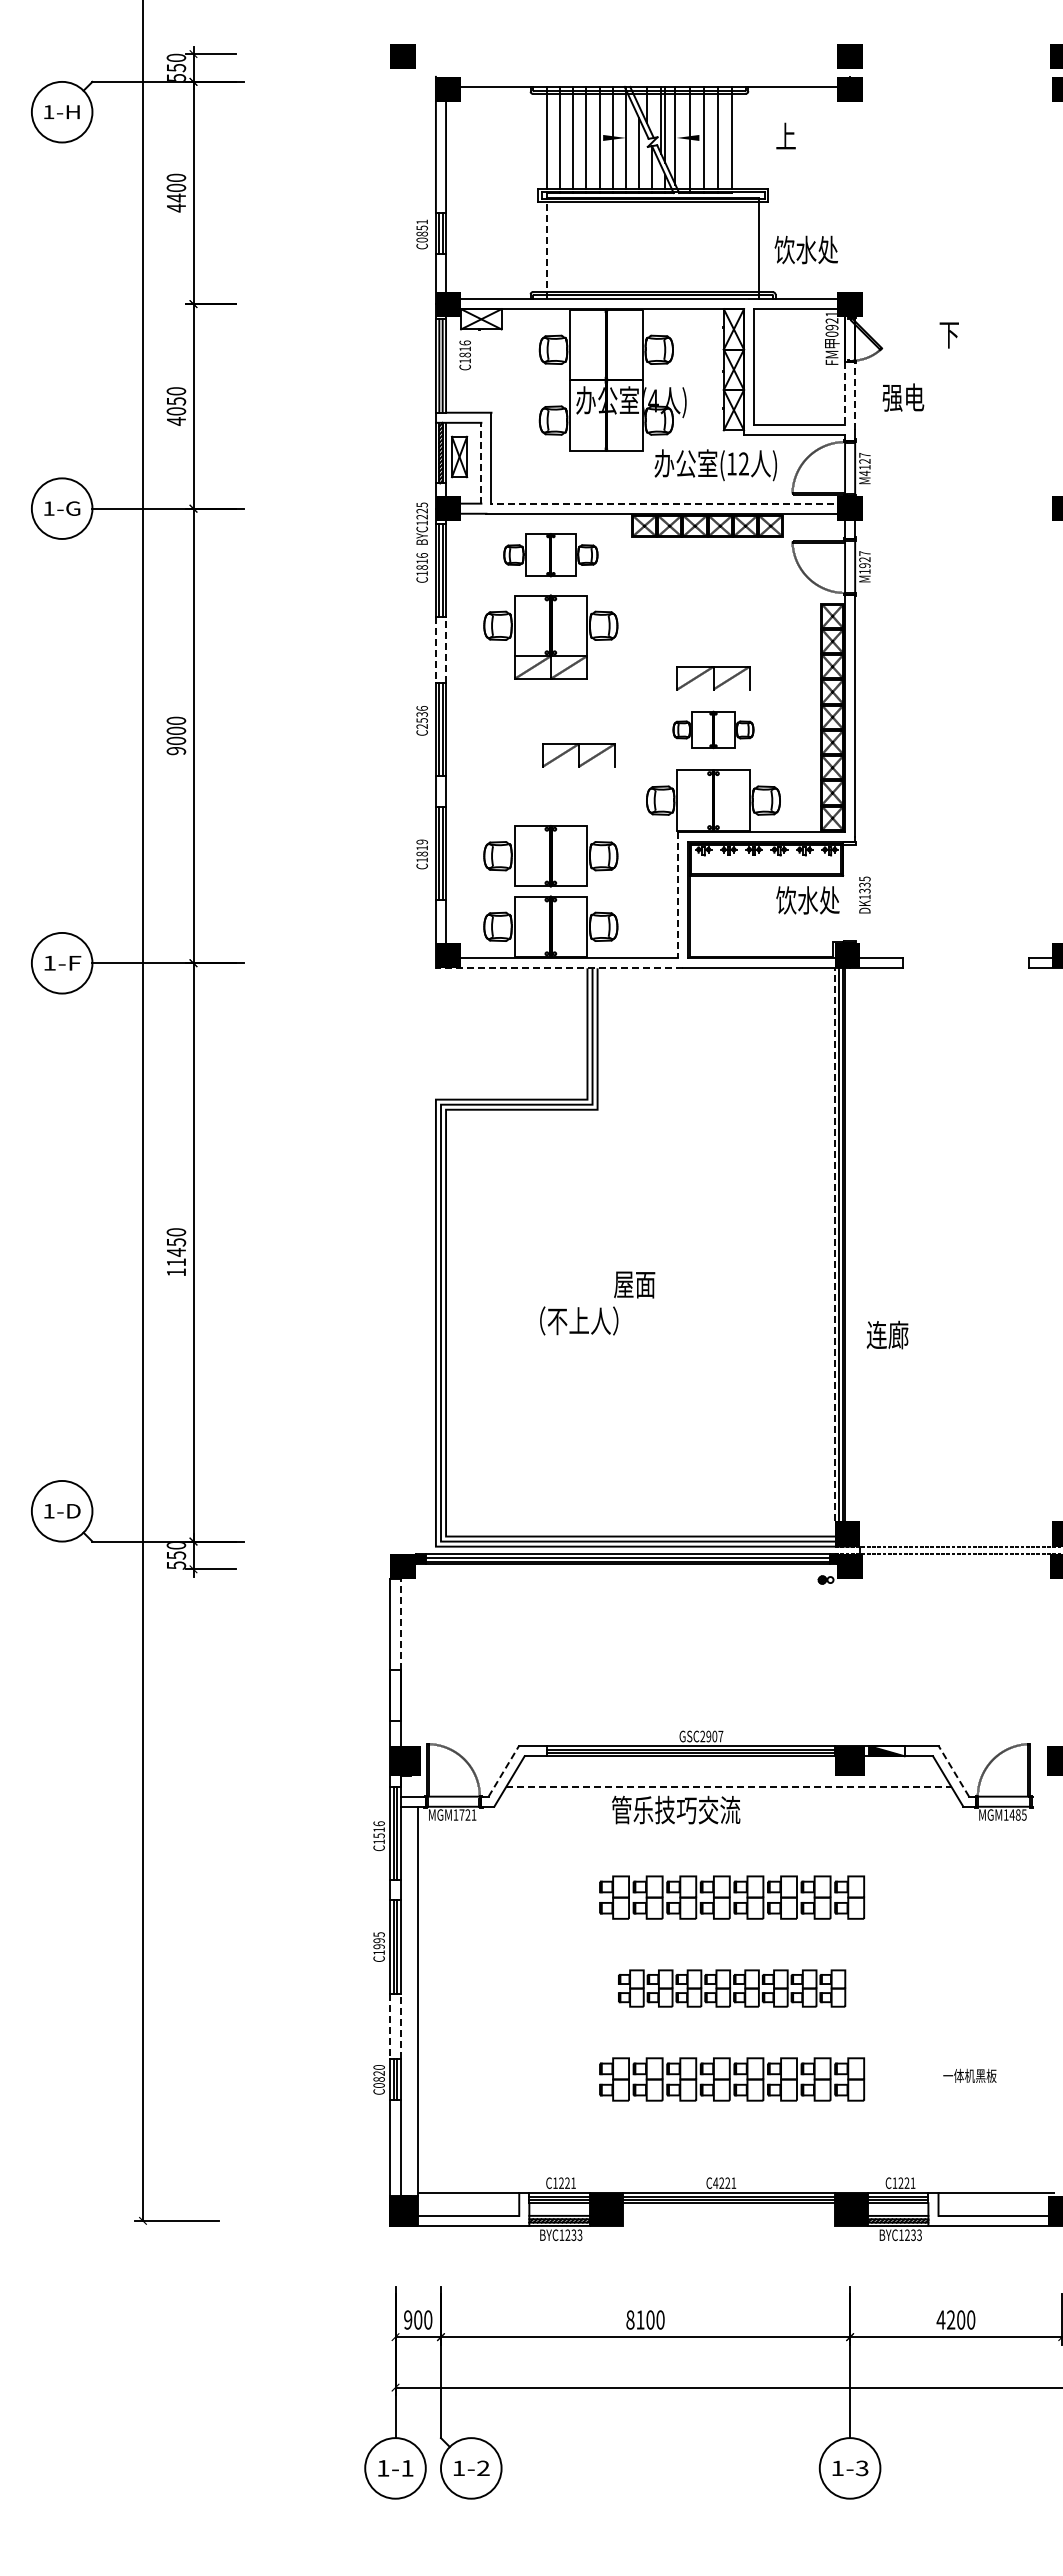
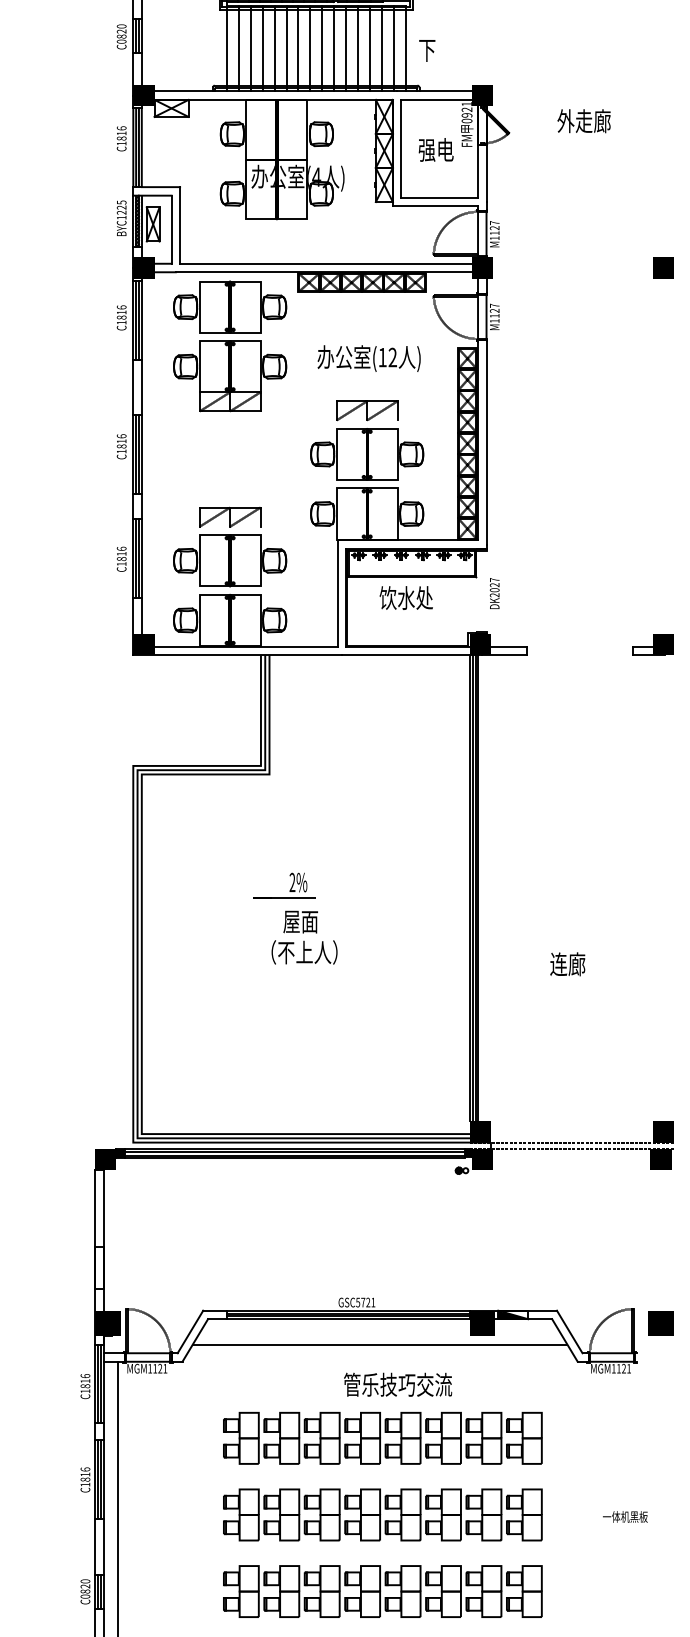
text: (421, 224) -> (121, 28), C0851 -> C0820
line: (547, 248) -> (227, 48), dashed -> solid
line: (561, 248) -> (239, 48), added
line: (575, 248) -> (250, 48), added
line: (589, 248) -> (262, 48), added
line: (603, 248) -> (274, 48), added
line: (617, 248) -> (286, 48), added
line: (631, 248) -> (298, 48), added
line: (646, 248) -> (310, 48), added
line: (660, 248) -> (322, 48), added
line: (674, 248) -> (334, 48), added
line: (688, 248) -> (346, 48), added
line: (702, 248) -> (357, 48), added
line: (716, 248) -> (369, 48), added
line: (730, 248) -> (381, 48), added
line: (745, 248) -> (394, 48), added
text: (806, 249) -> (445, 49), 饮水处 -> 下
text: (970, 334) -> (583, 121), 下 -> 外走廊
text: (464, 355) -> (121, 138), moved
line: (845, 393) -> (478, 170), dashed -> solid
line: (855, 395) -> (486, 172), dashed -> solid
text: (903, 397) -> (436, 149), moved
line: (481, 462) -> (171, 229), dashed -> solid
text: (715, 465) -> (368, 358), moved
text: (864, 473) -> (494, 238), M4127 -> M1127
line: (668, 503) -> (329, 263), dashed -> solid
text: (421, 523) -> (121, 218), moved
part: (550, 554) -> (229, 306), size x1.43
text: (864, 565) -> (494, 315), M1927 -> M1127
line: (435, 650) -> (132, 387), dashed -> solid
line: (446, 650) -> (142, 387), dashed -> solid
text: (421, 720) -> (121, 446), C2536 -> C1816
part: (713, 729) -> (367, 454), size x1.67
part: (578, 755) -> (229, 517), moved
text: (421, 841) -> (121, 548), C1819 -> C1816
text: (864, 887) -> (494, 587), DK1335 -> DK2027
line: (678, 895) -> (337, 593), dashed -> solid
text: (807, 900) -> (405, 598), moved
line: (559, 968) -> (237, 655), dashed -> solid
line: (834, 1244) -> (469, 888), dashed -> solid
part: (622, 1245) -> (290, 888), added
text: (579, 1320) -> (304, 952), moved
text: (887, 1334) -> (567, 963), moved
line: (400, 1624) -> (103, 1208), dashed -> solid
text: (711, 1736) -> (365, 1302), GSC2907 -> GSC5721
line: (504, 1770) -> (191, 1331), dashed -> solid
line: (953, 1770) -> (569, 1331), dashed -> solid
line: (729, 1786) -> (380, 1344), dashed -> solid
text: (676, 1809) -> (398, 1384), moved
text: (461, 1814) -> (154, 1368), MGM1721 -> MGM1121
text: (1017, 1814) -> (623, 1368), MGM1485 -> MGM1121
text: (378, 1835) -> (84, 1385), C1516 -> C1816
part: (731, 1897) -> (382, 1438), size x1.43
text: (378, 1940) -> (84, 1474), C1995 -> C1816
part: (731, 1988) -> (382, 1514), size x1.67
line: (390, 2026) -> (95, 1546), dashed -> solid
line: (400, 2026) -> (103, 1546), dashed -> solid
text: (969, 2075) -> (625, 1516), moved
part: (731, 2079) -> (382, 1591), size x1.43

